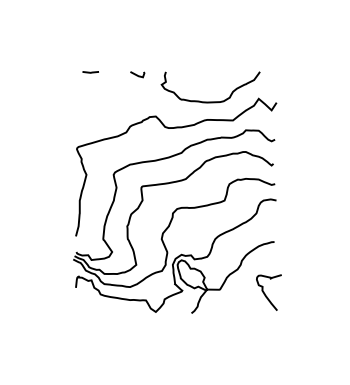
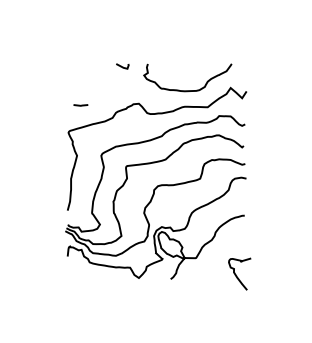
line: (90, 72) -> (80, 105), moved
curve: (265, 293) -> (236, 274), moved

